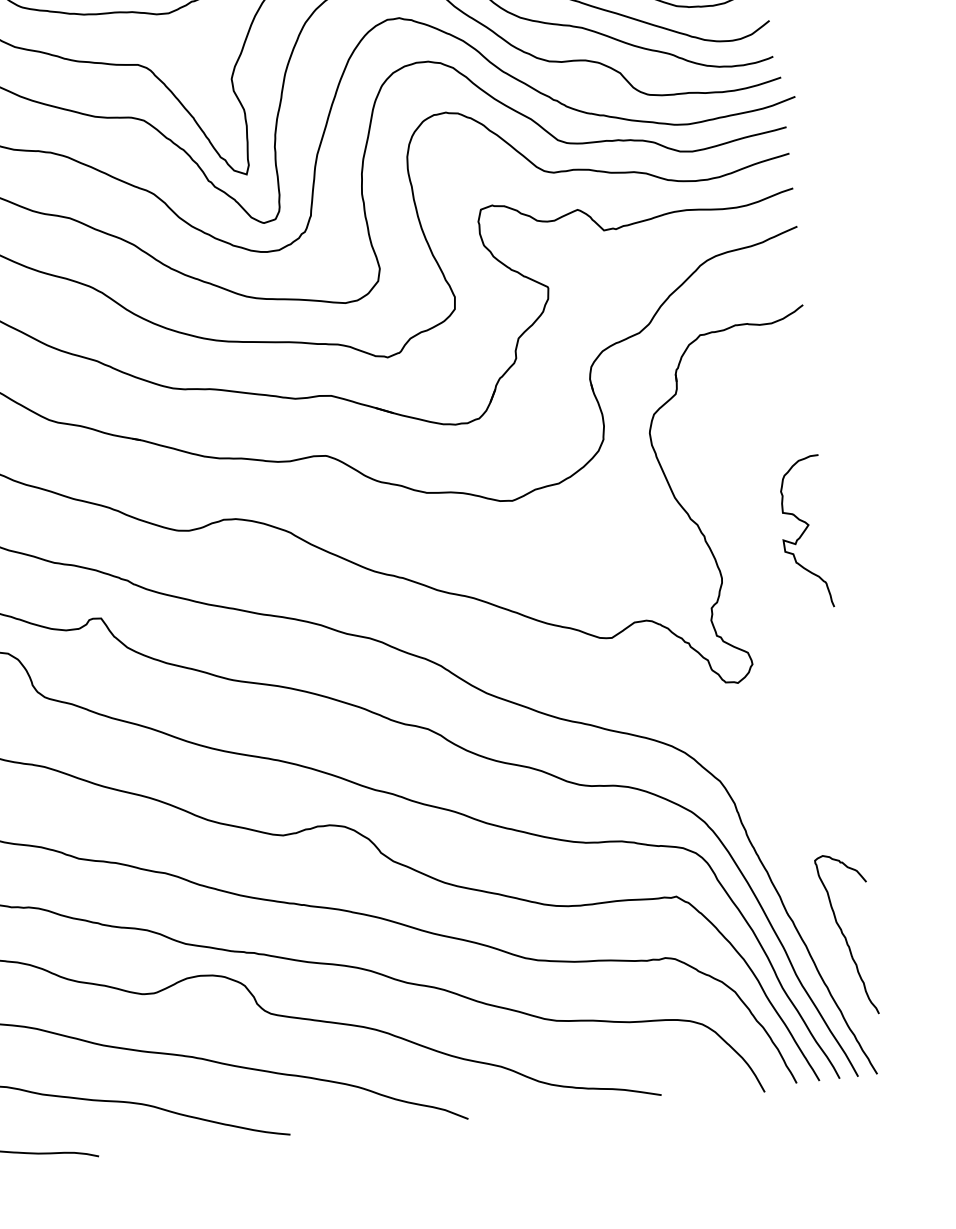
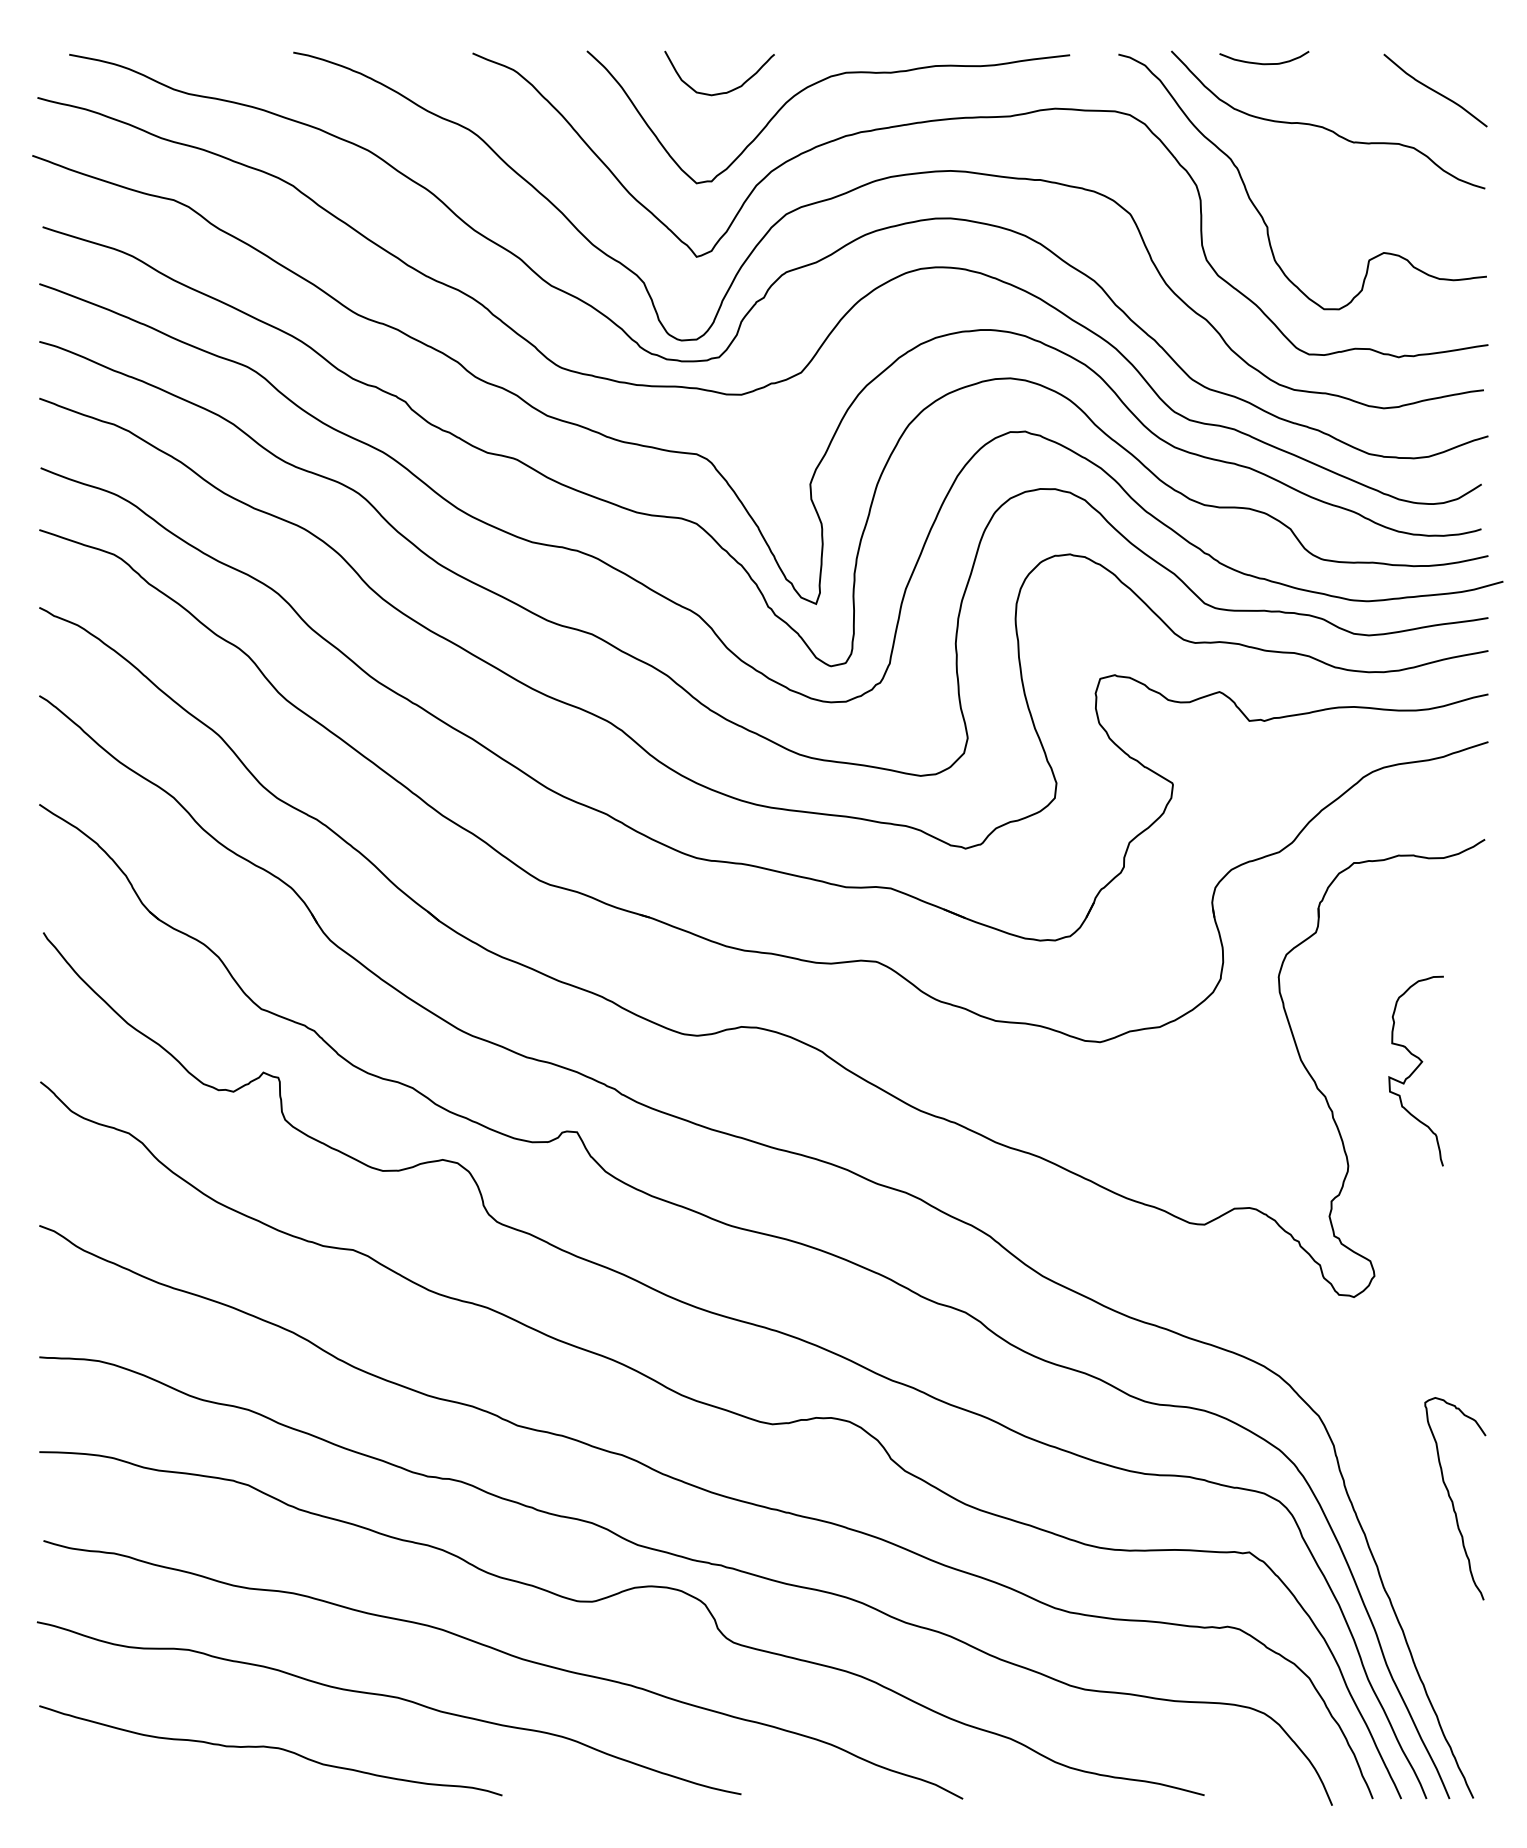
curve: (803, 532) -> (1415, 1070), moved
curve: (845, 935) -> (1452, 1499), moved

